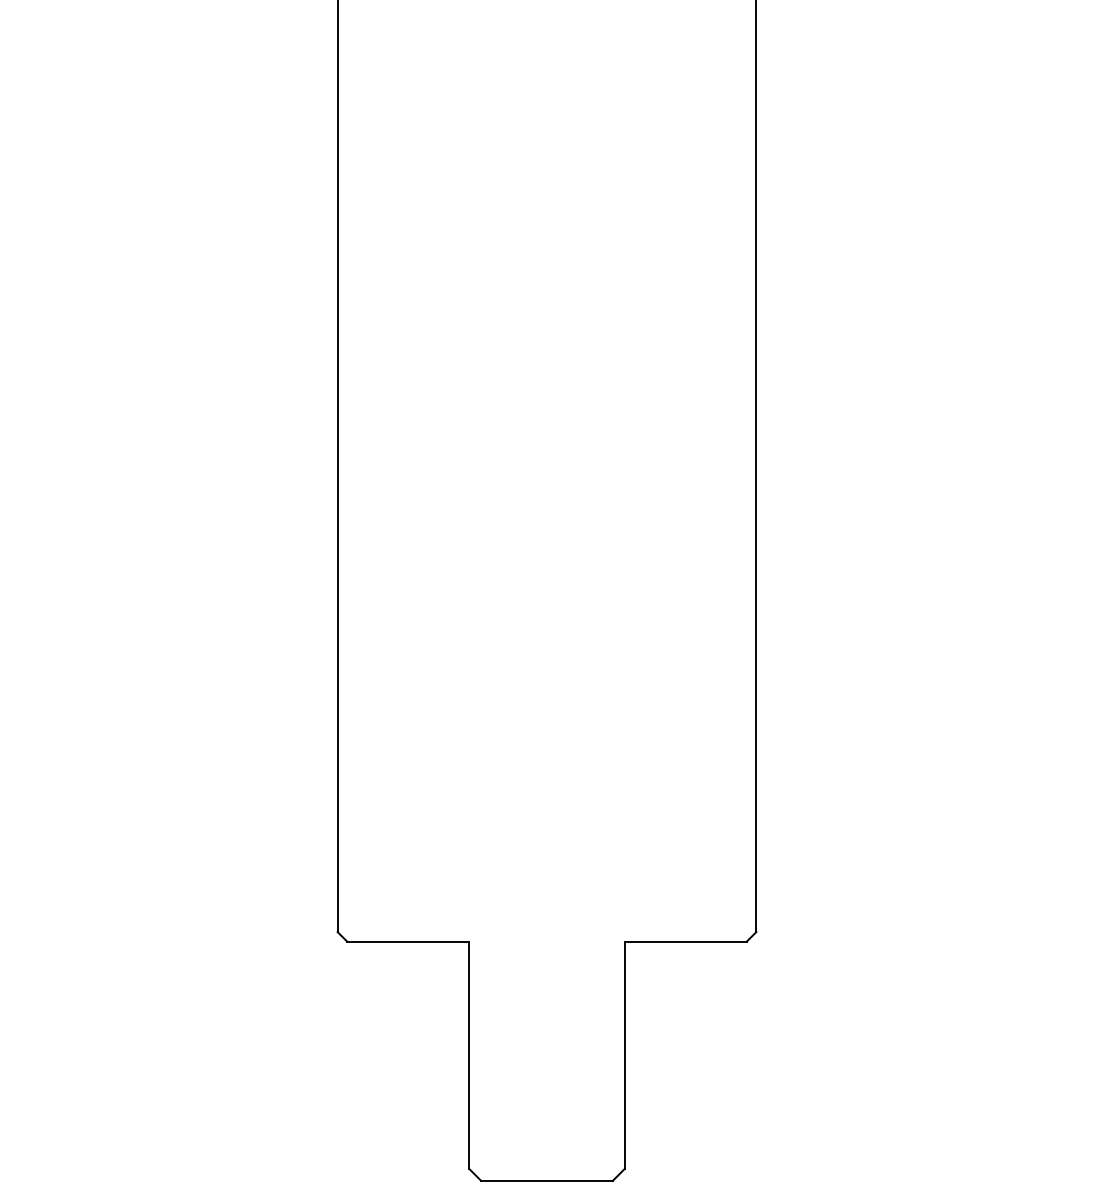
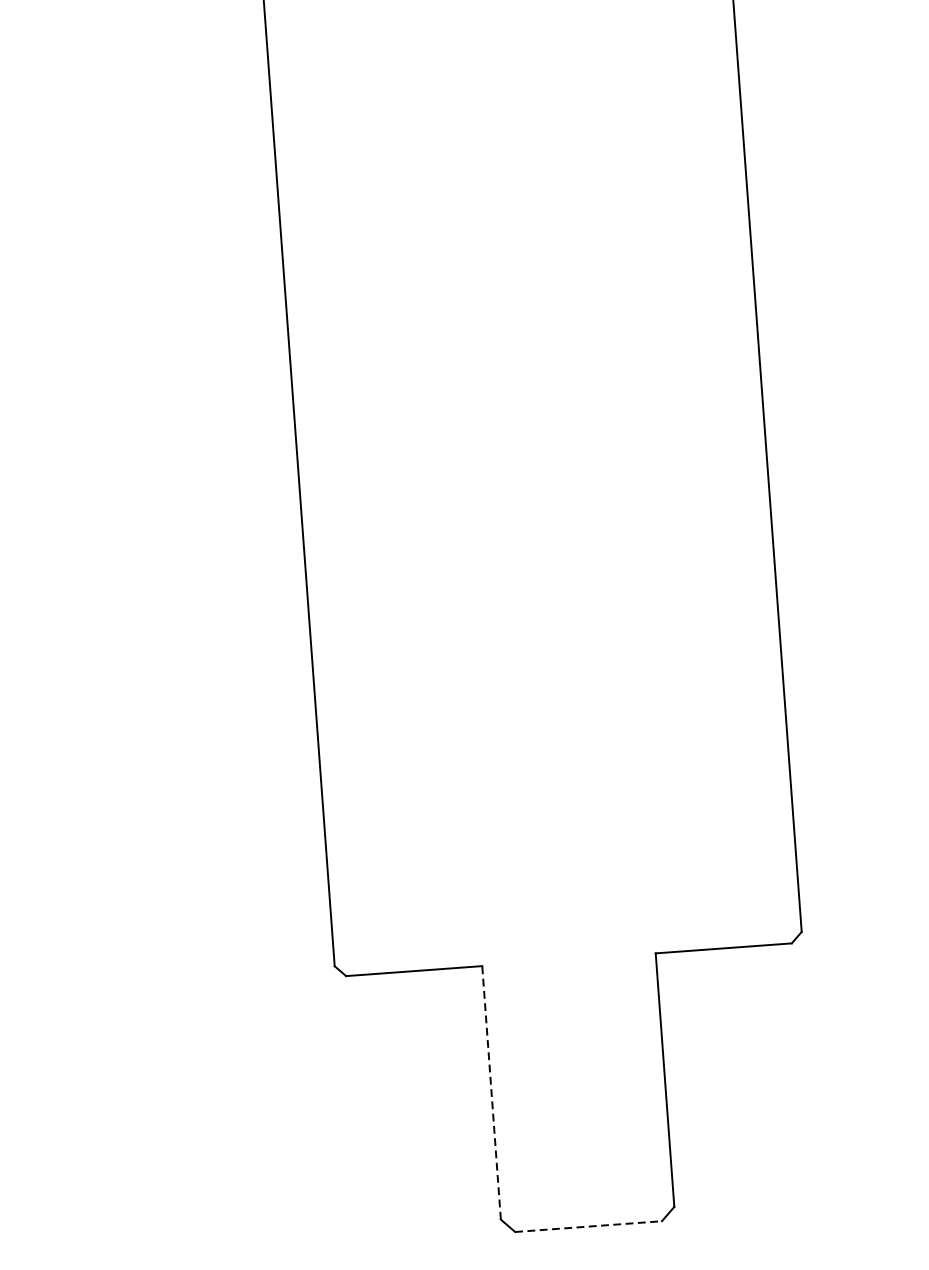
line: (469, 1055) -> (491, 1093), solid -> dashed
line: (547, 1180) -> (589, 1226), solid -> dashed

